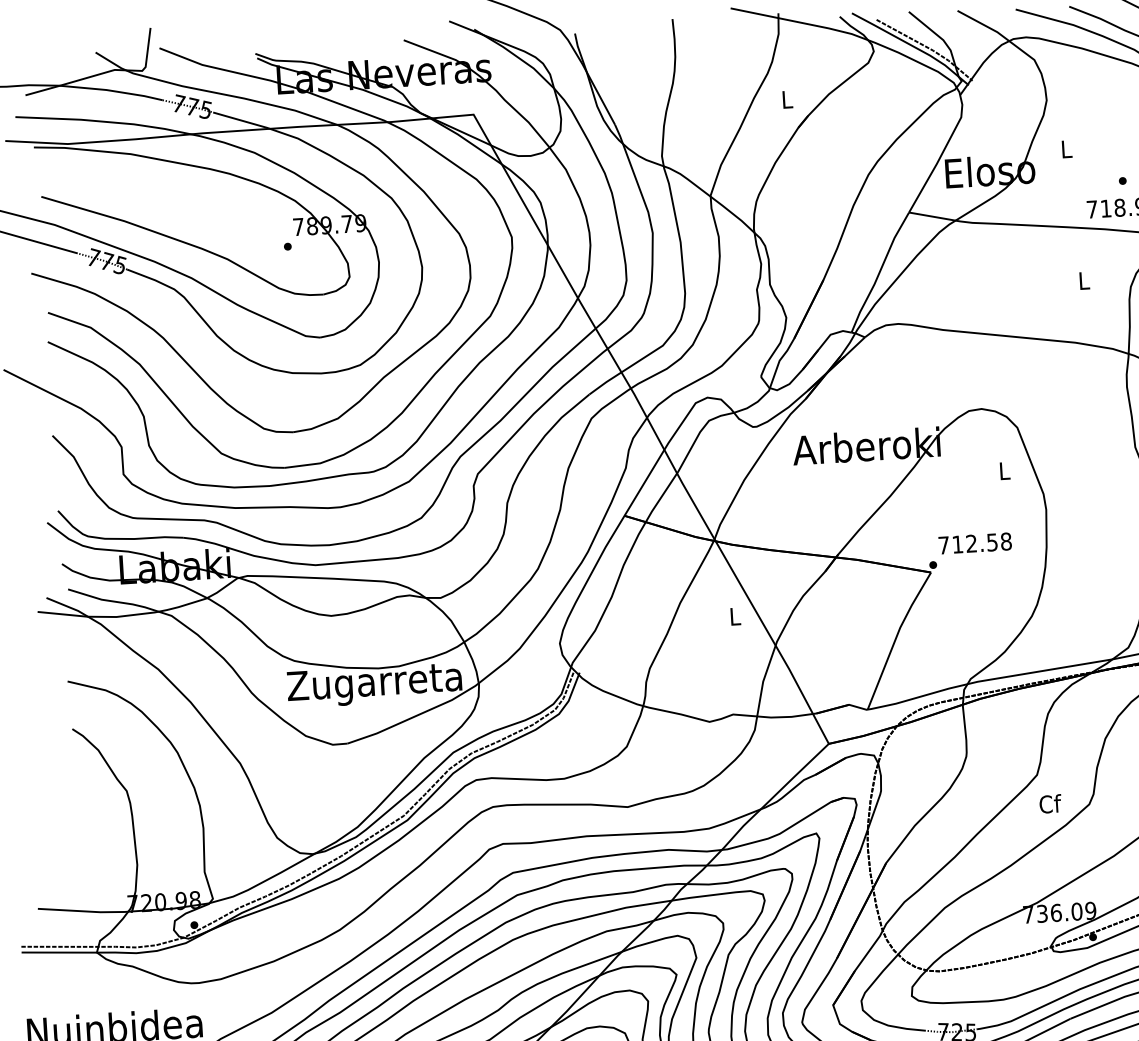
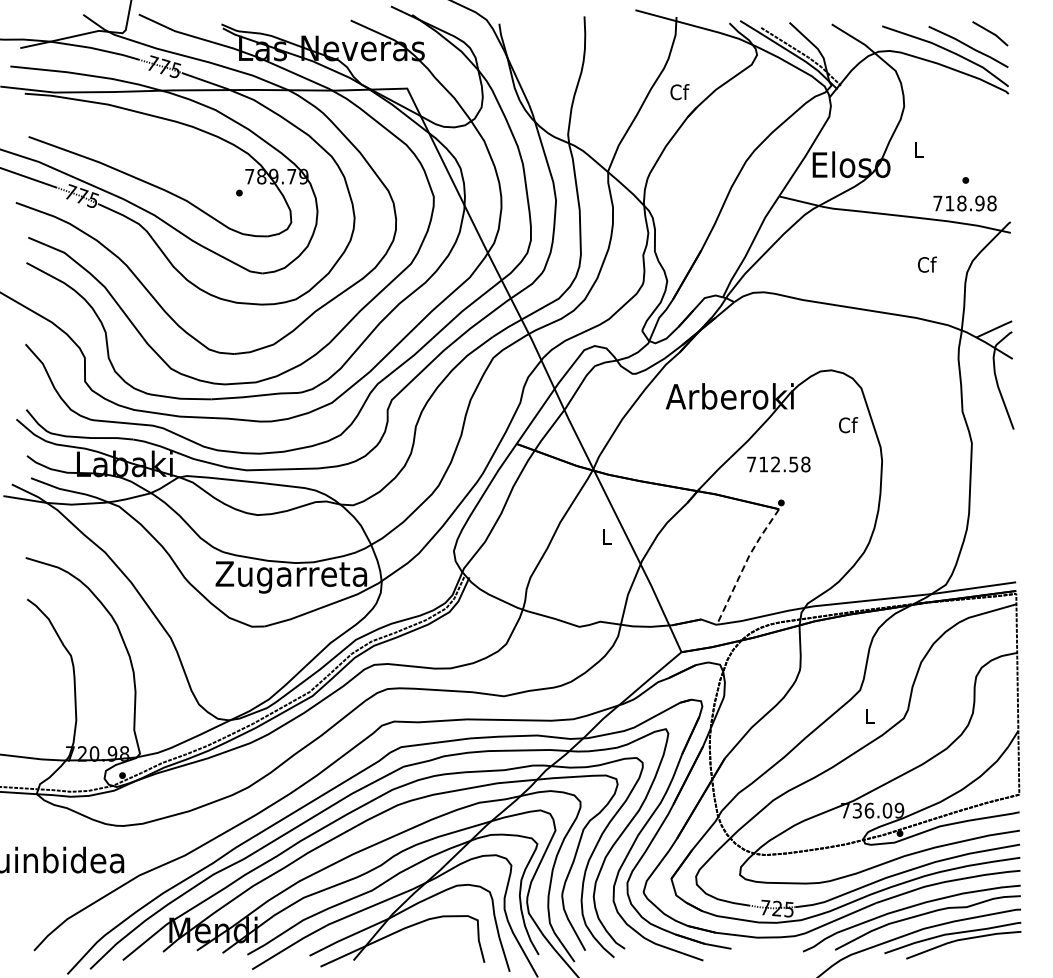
text: (787, 99) -> (679, 92), L -> Cf
text: (1084, 280) -> (927, 264), L -> Cf
text: (1005, 471) -> (848, 425), L -> Cf
text: (974, 543) -> (778, 464), moved
line: (896, 638) -> (745, 564), solid -> dashed
text: (1049, 804) -> (869, 716), Cf -> L

